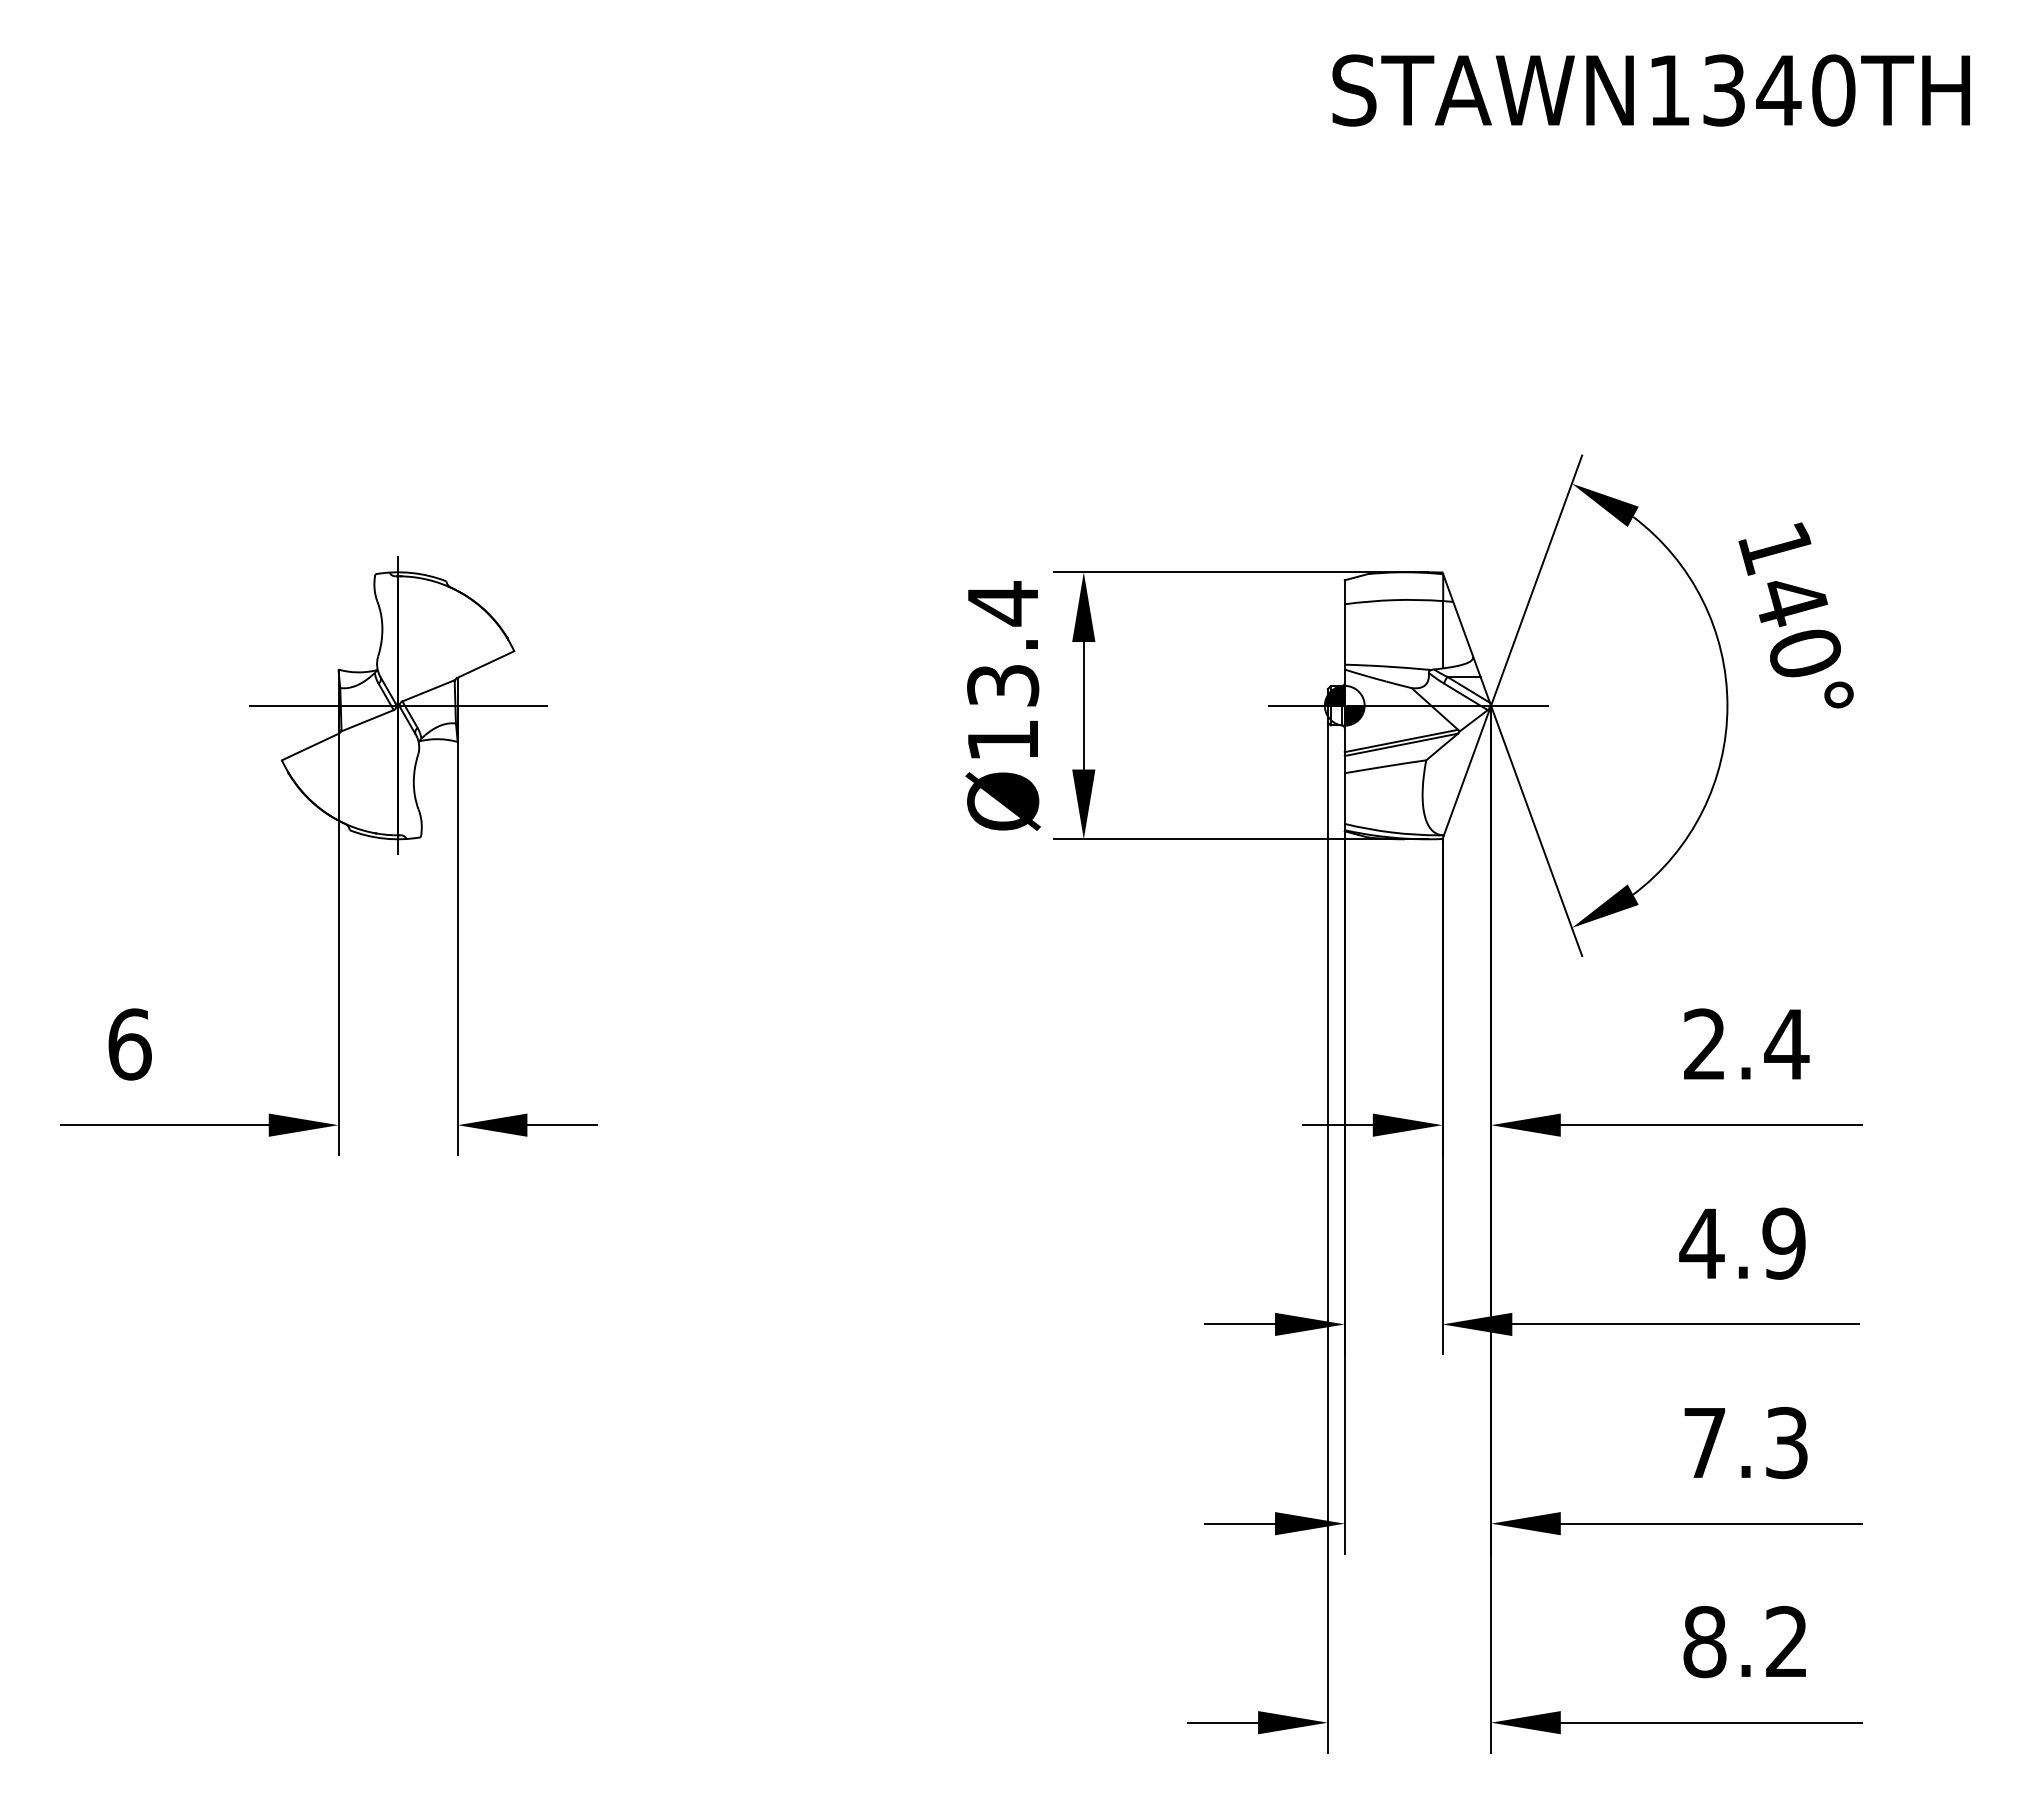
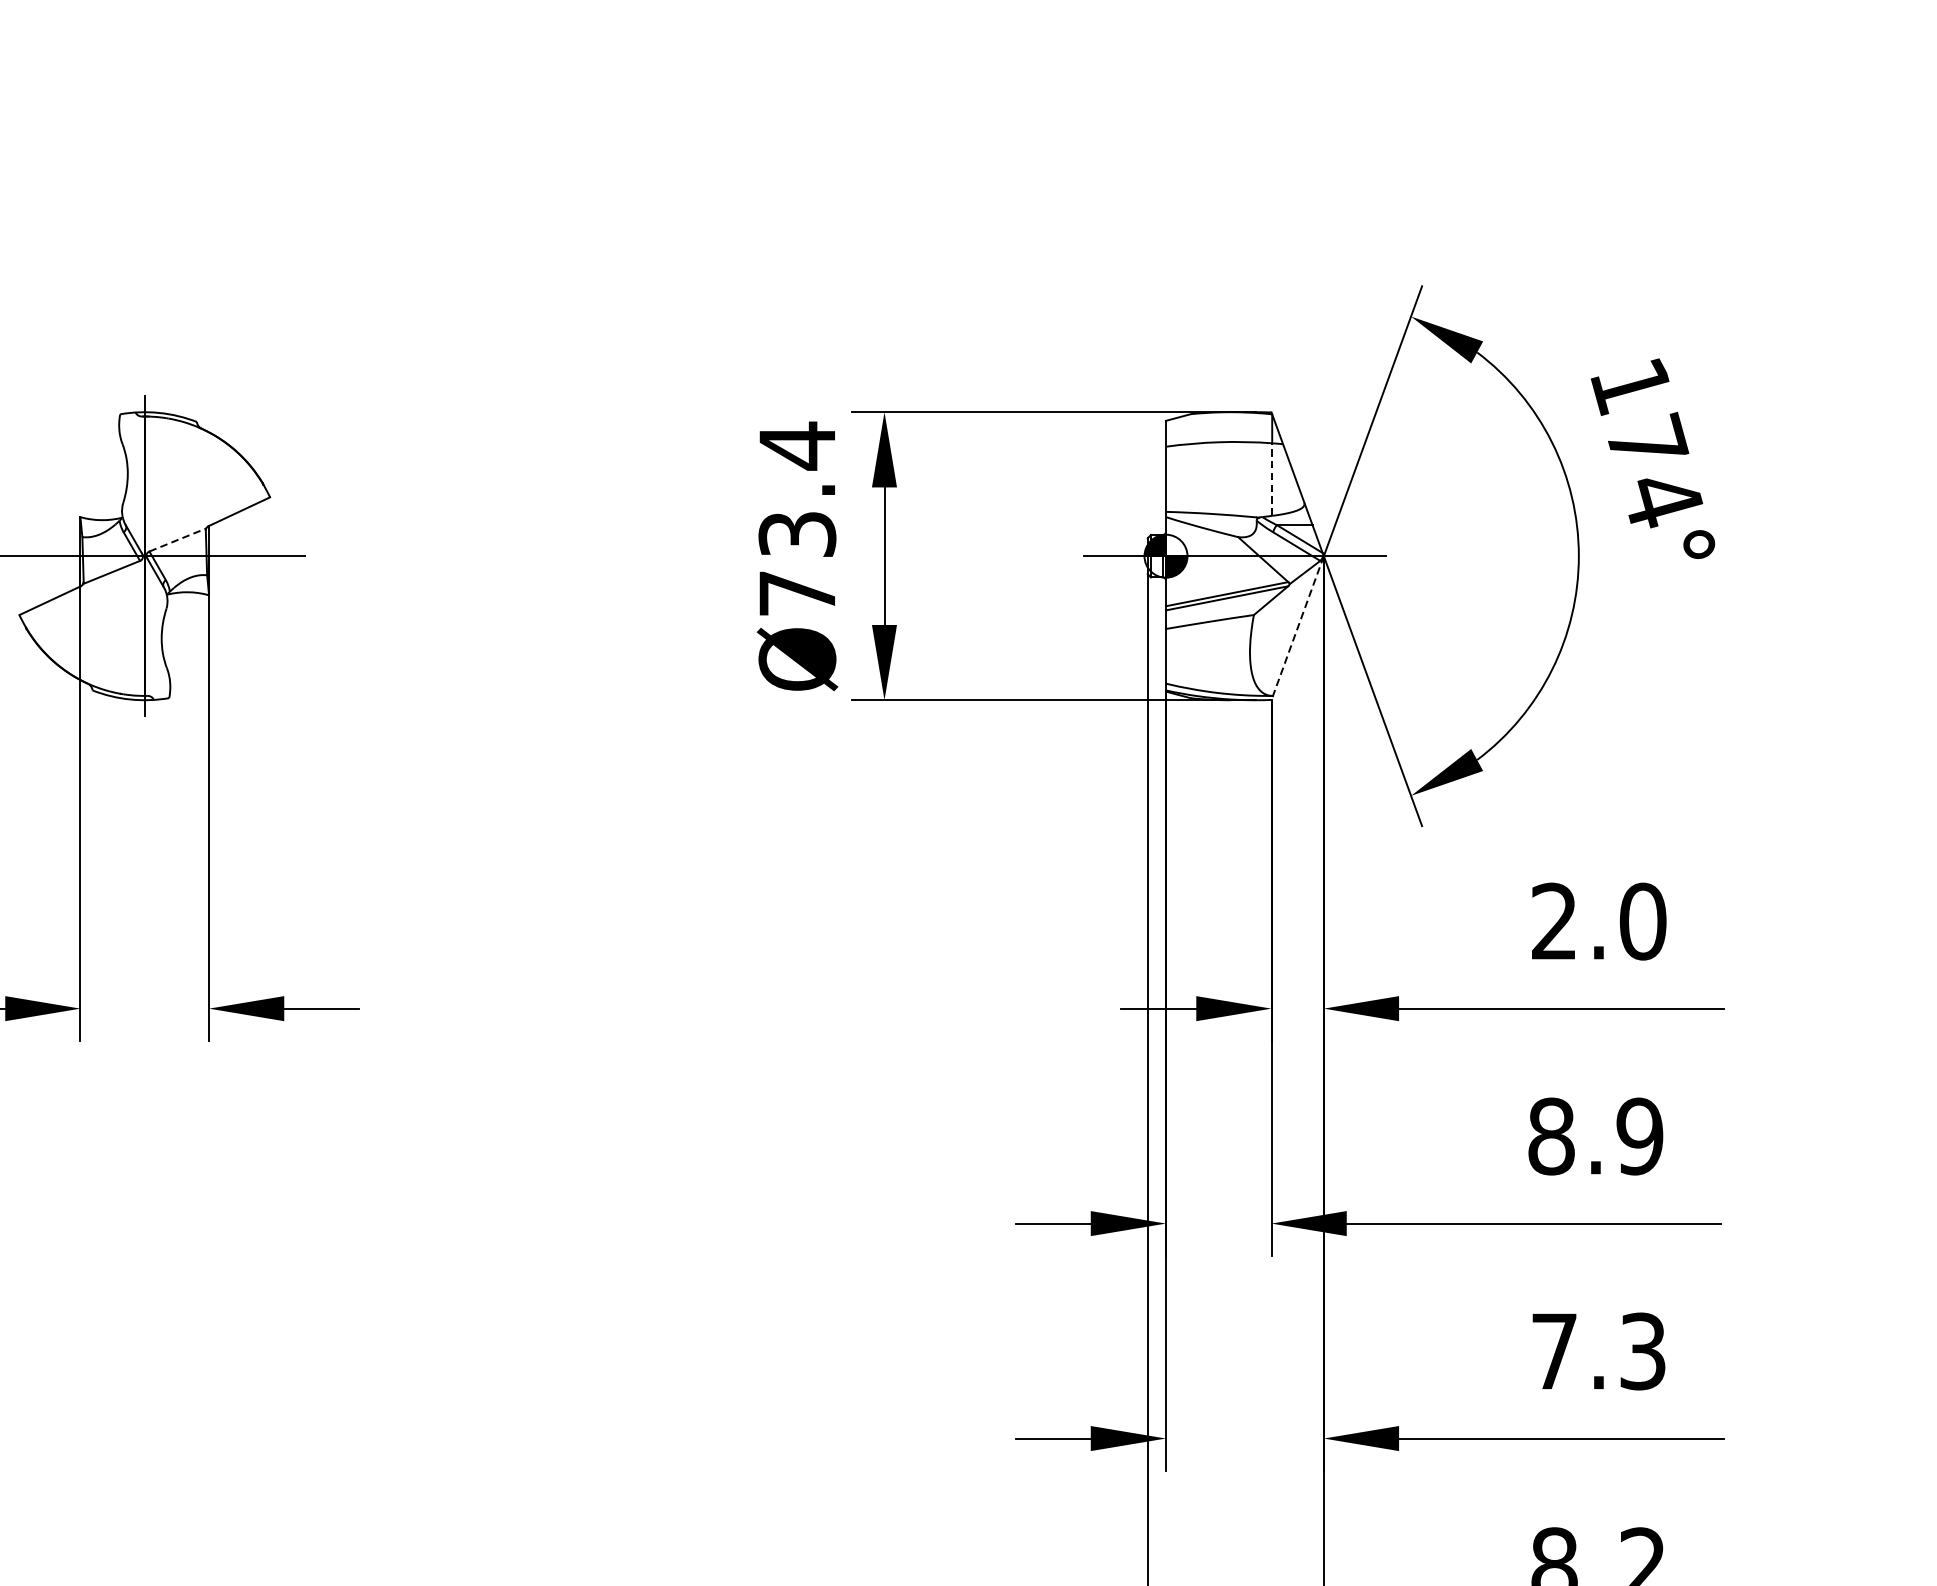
text: (1798, 625) -> (1655, 469), 140° -> 174°
line: (1443, 634) -> (1272, 479), solid -> dashed
line: (429, 690) -> (178, 539), solid -> dashed
text: (1002, 740) -> (796, 593), Ø13.4 -> Ø73.4
line: (1466, 772) -> (1297, 628), solid -> dashed
text: (1786, 1044) -> (1642, 921), 2.4 -> 2.0
text: (1701, 1243) -> (1550, 1136), 4.9 -> 8.9

